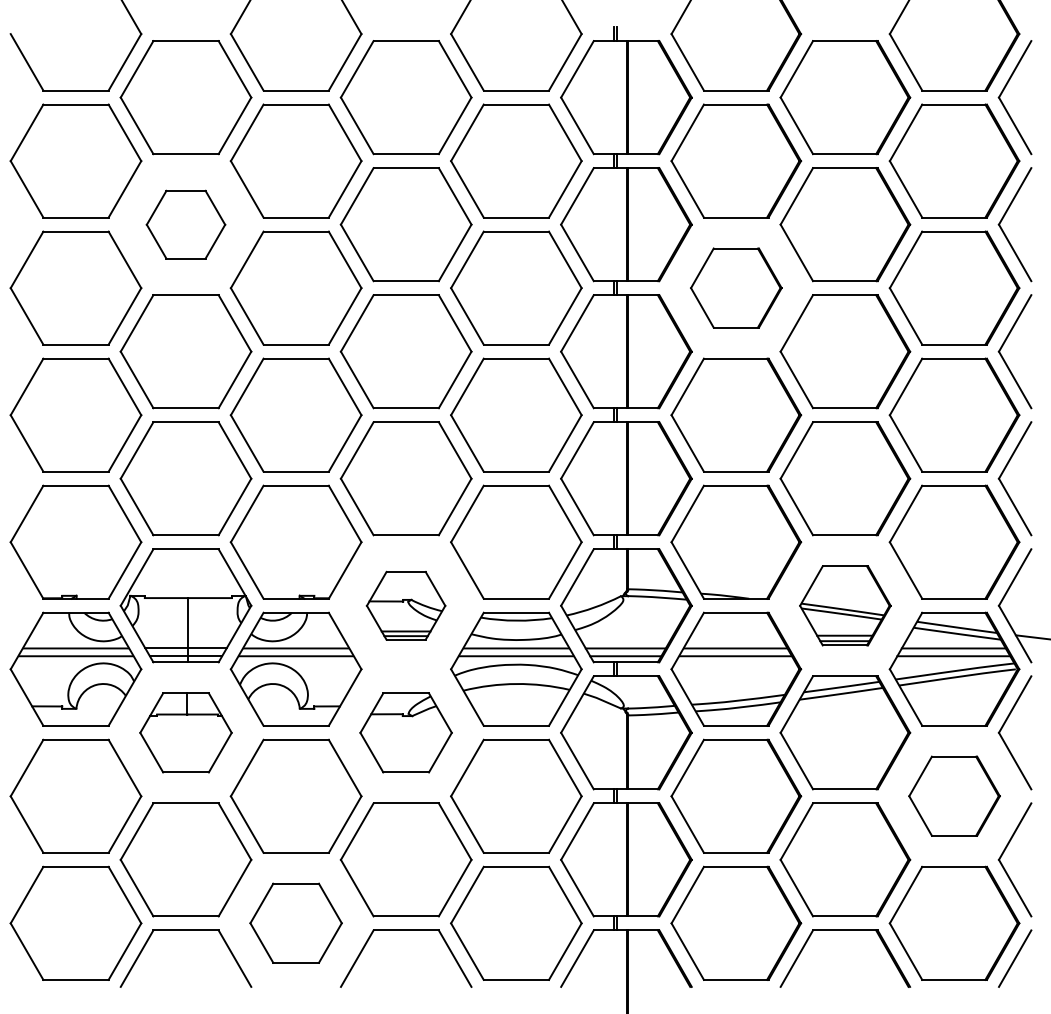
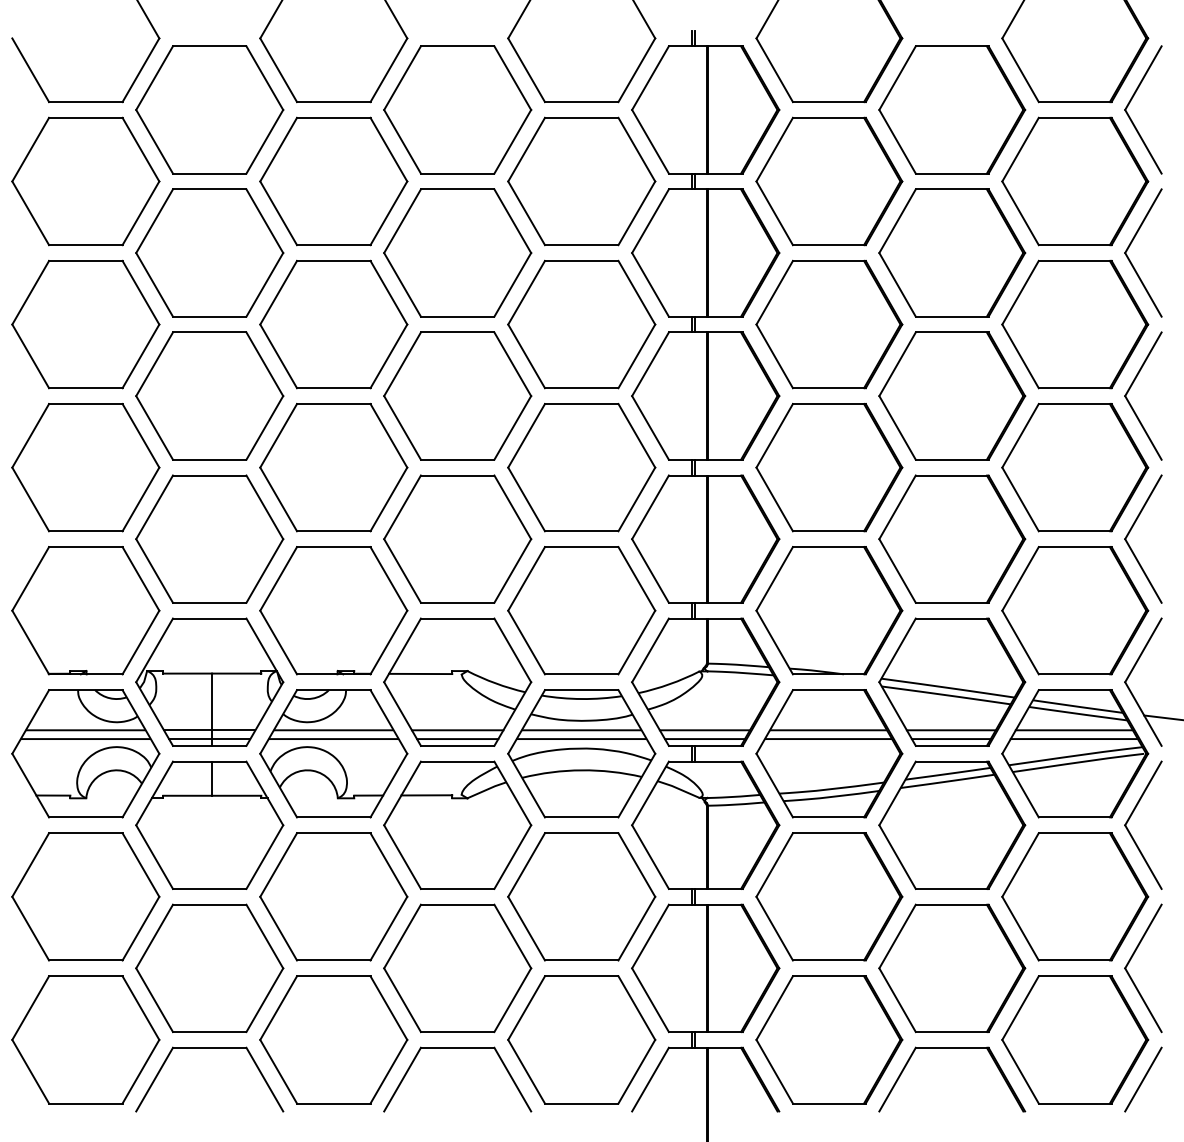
part: (185, 224) -> (209, 252), size x1.67
part: (736, 287) -> (829, 323), size x1.43
part: (405, 605) -> (456, 681), size x1.67
part: (845, 605) -> (952, 681), size x1.43
part: (185, 732) -> (209, 824), size x1.43
part: (405, 732) -> (456, 824), size x1.43
part: (954, 795) -> (1075, 895), size x1.43
part: (295, 922) -> (332, 1038), size x1.43

